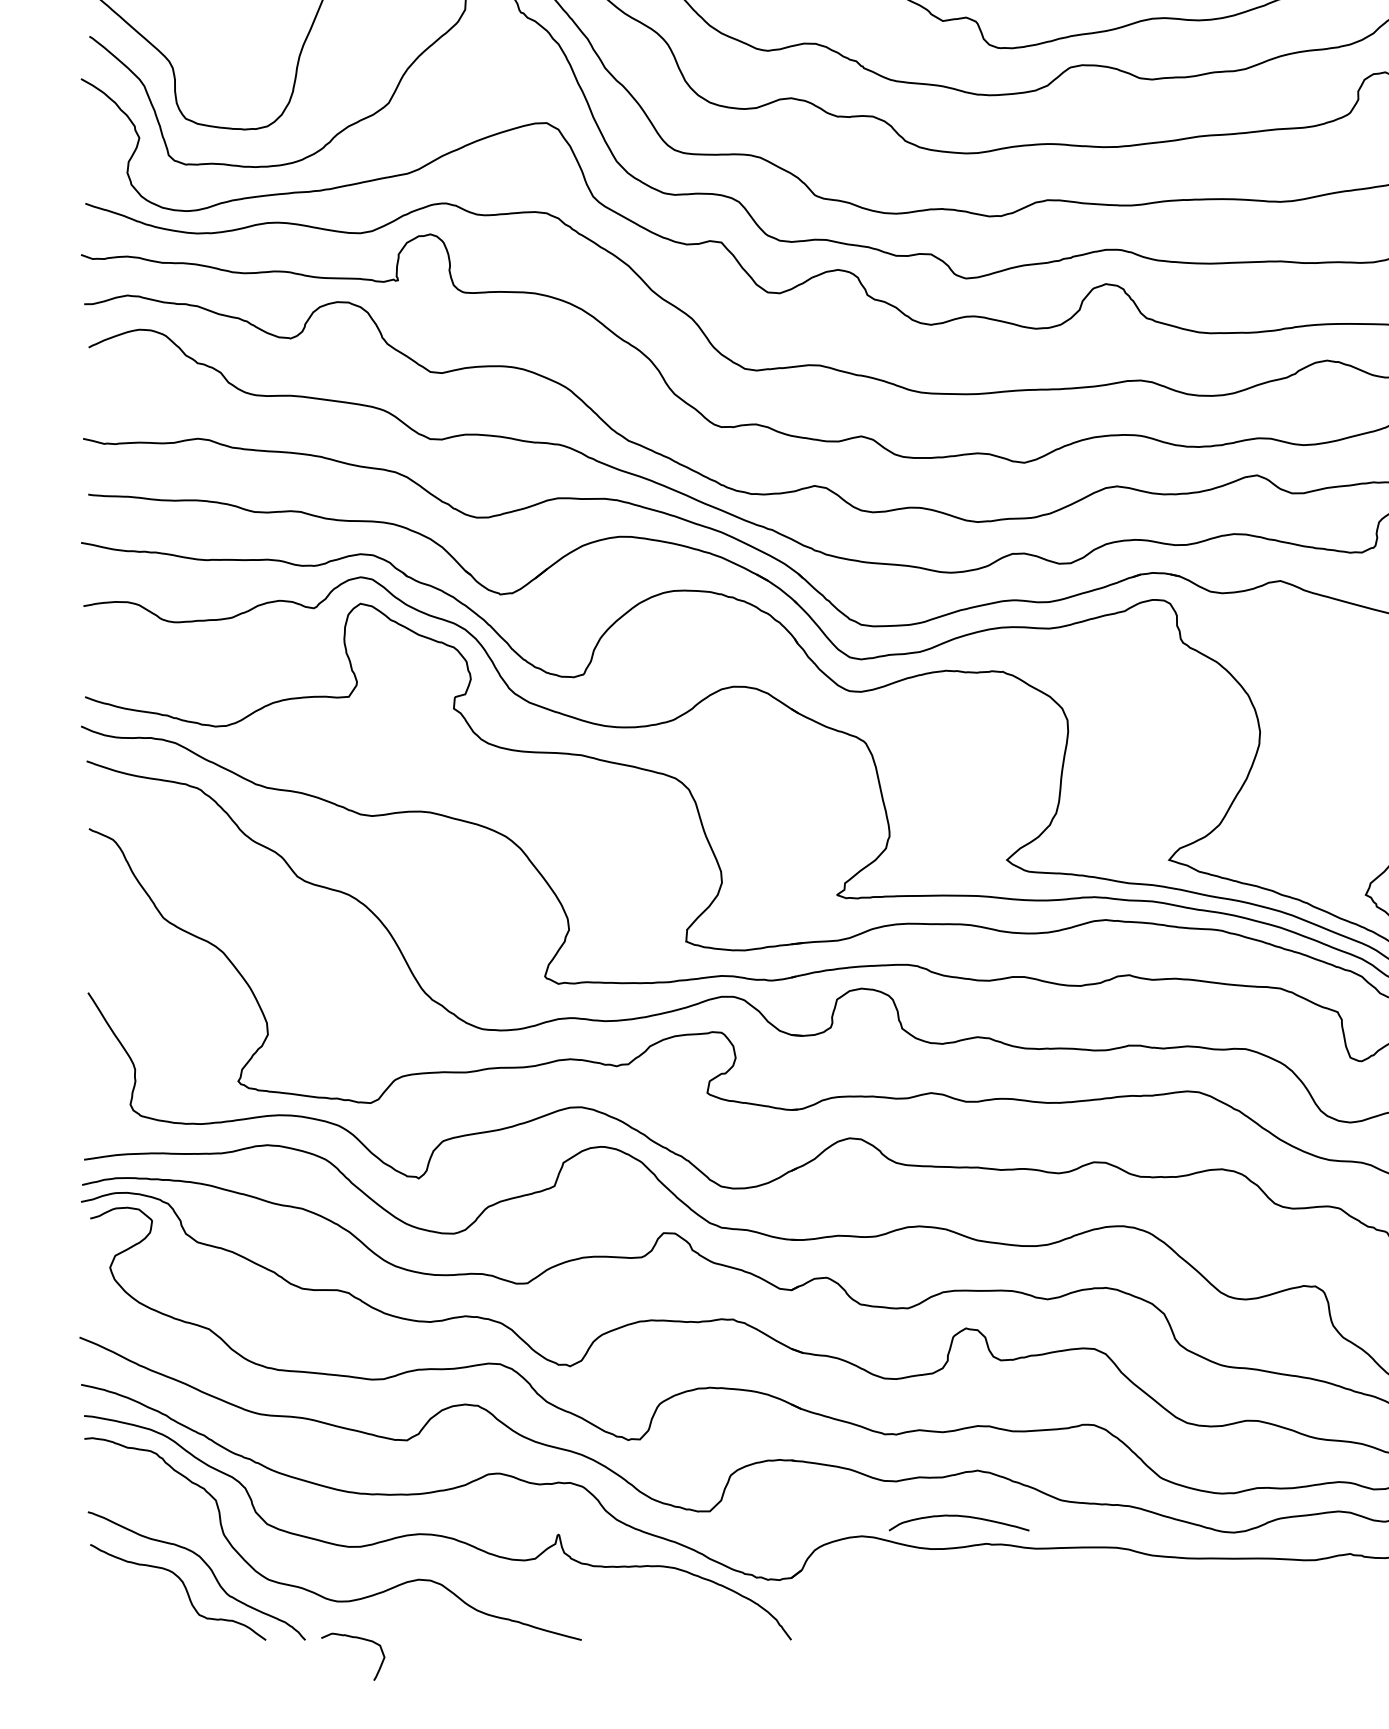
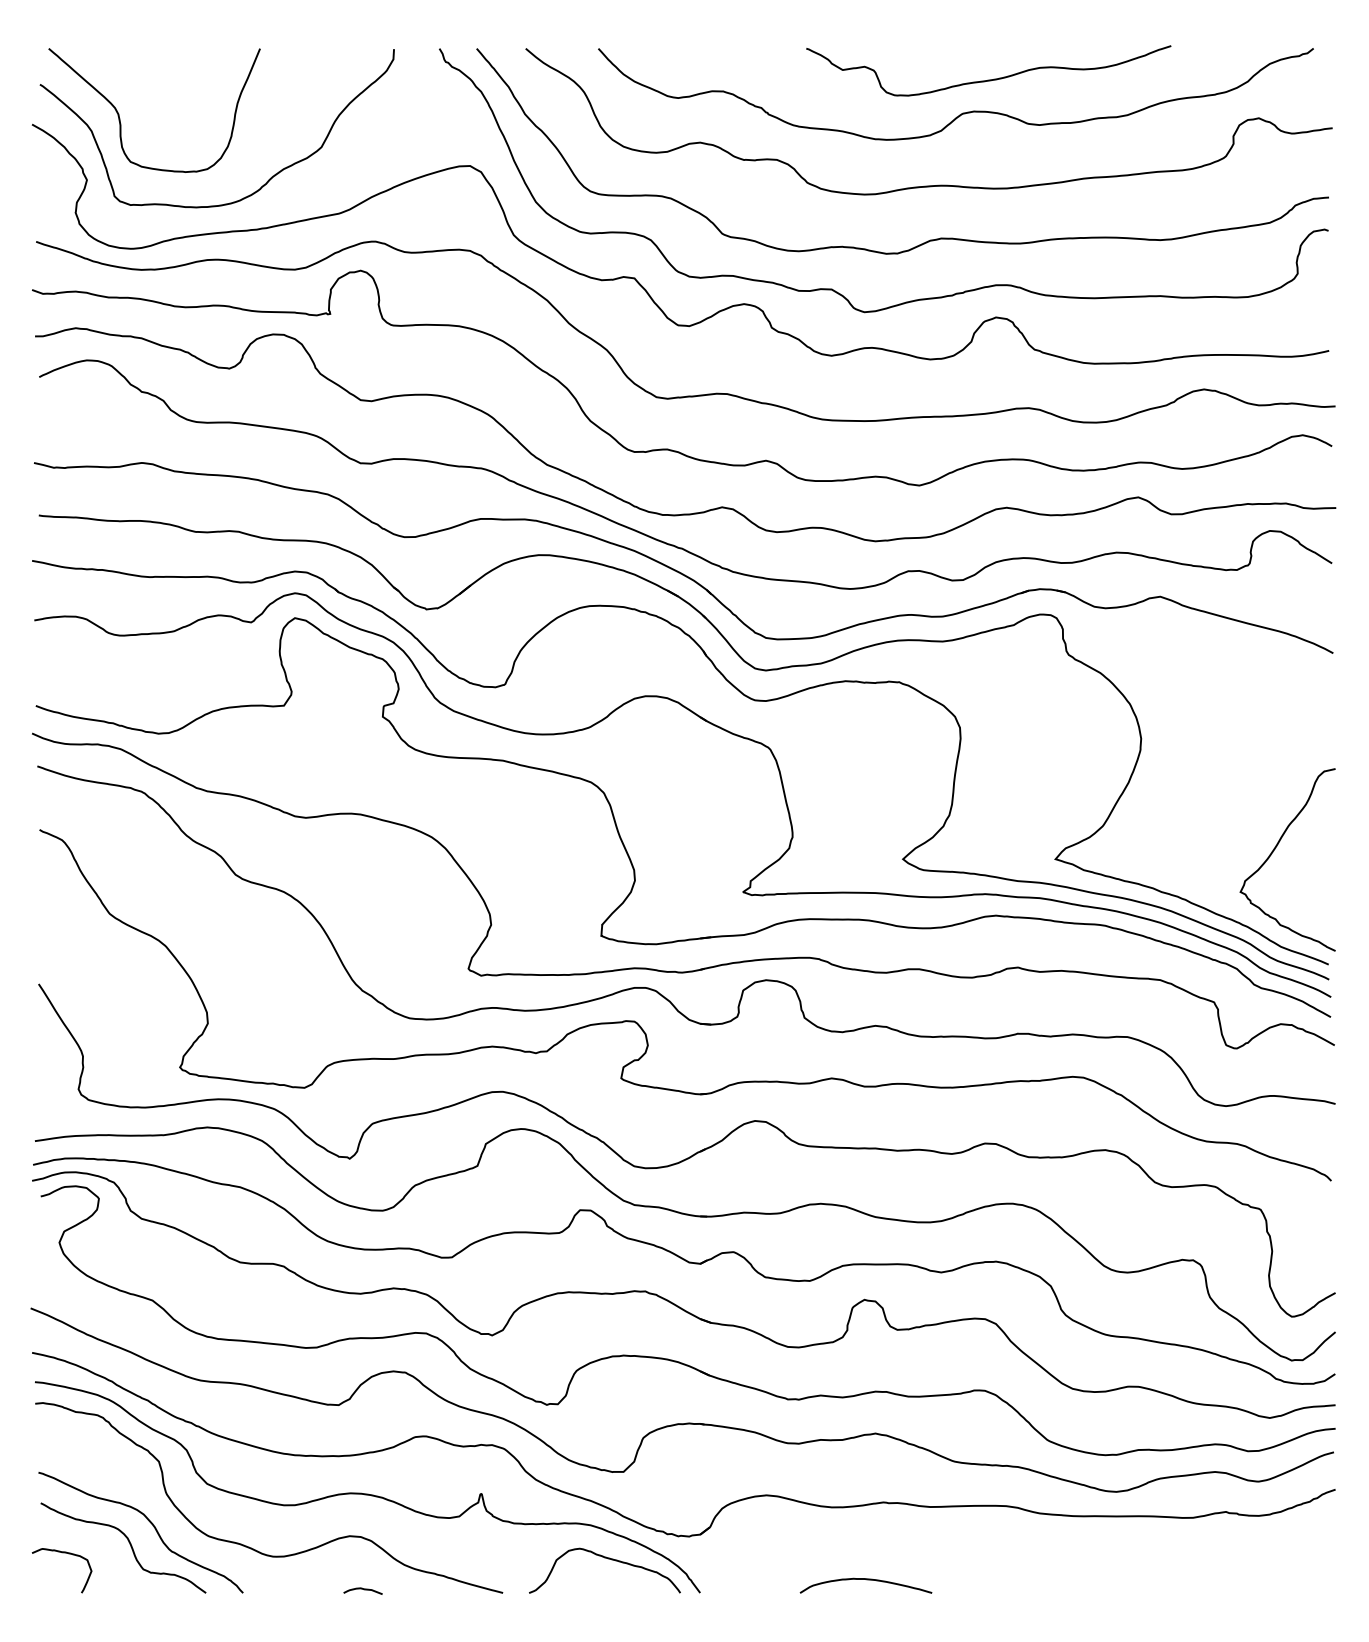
curve: (959, 1517) -> (866, 1580), moved
curve: (693, 1604) -> (608, 1559), added
curve: (432, 1636) -> (362, 1589), added
curve: (353, 1638) -> (62, 1553), moved

